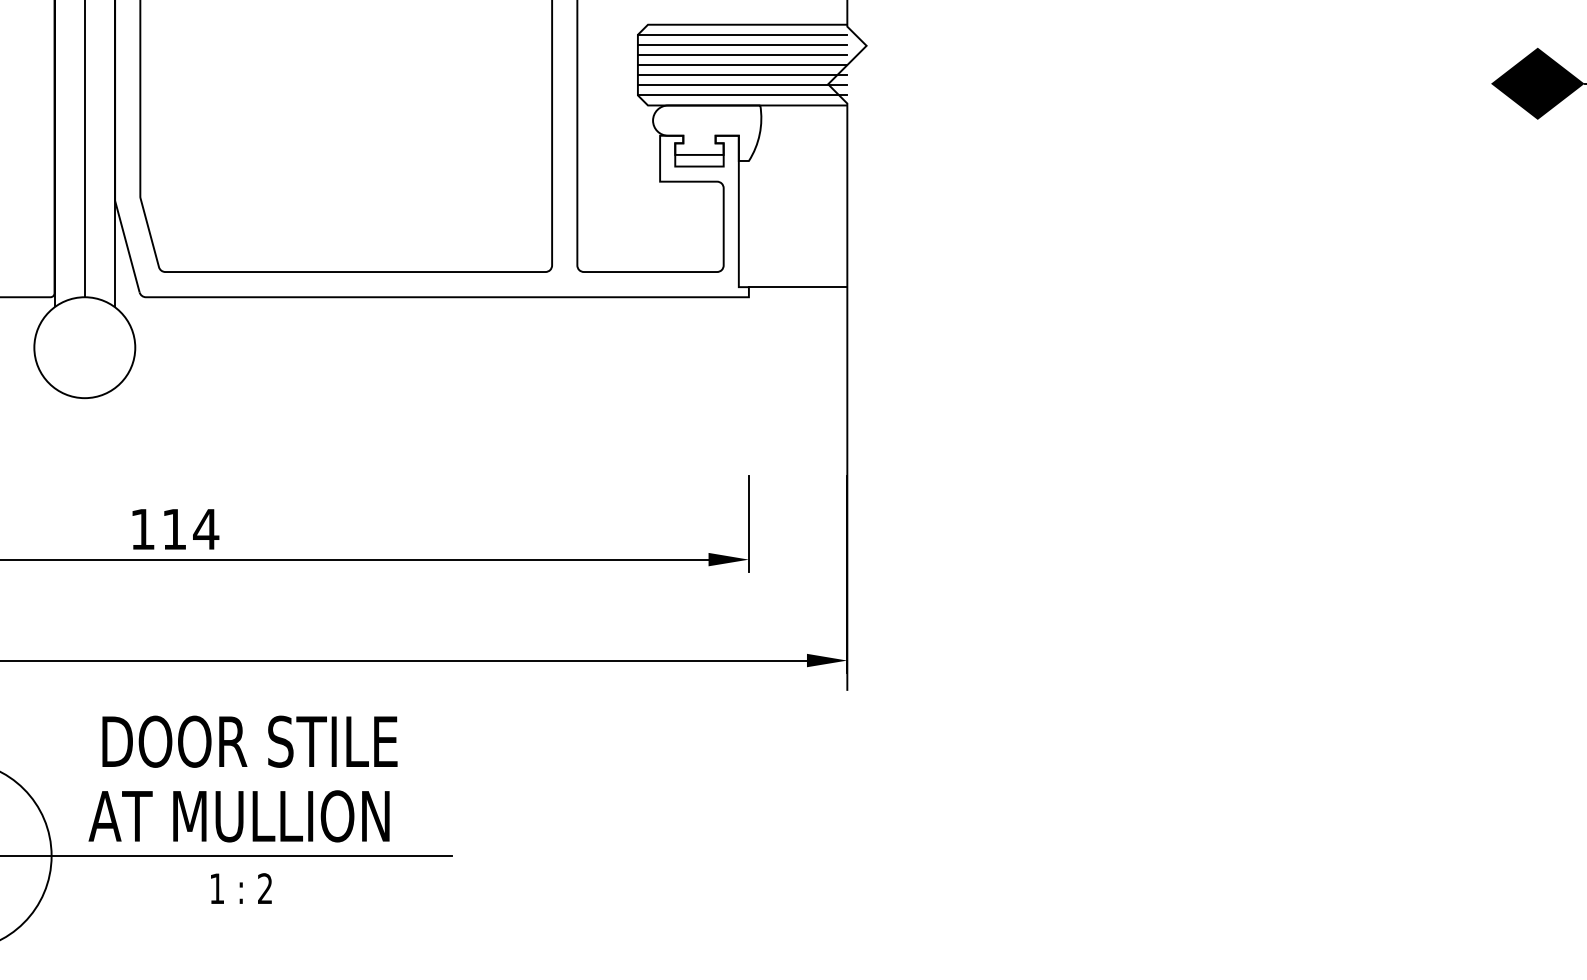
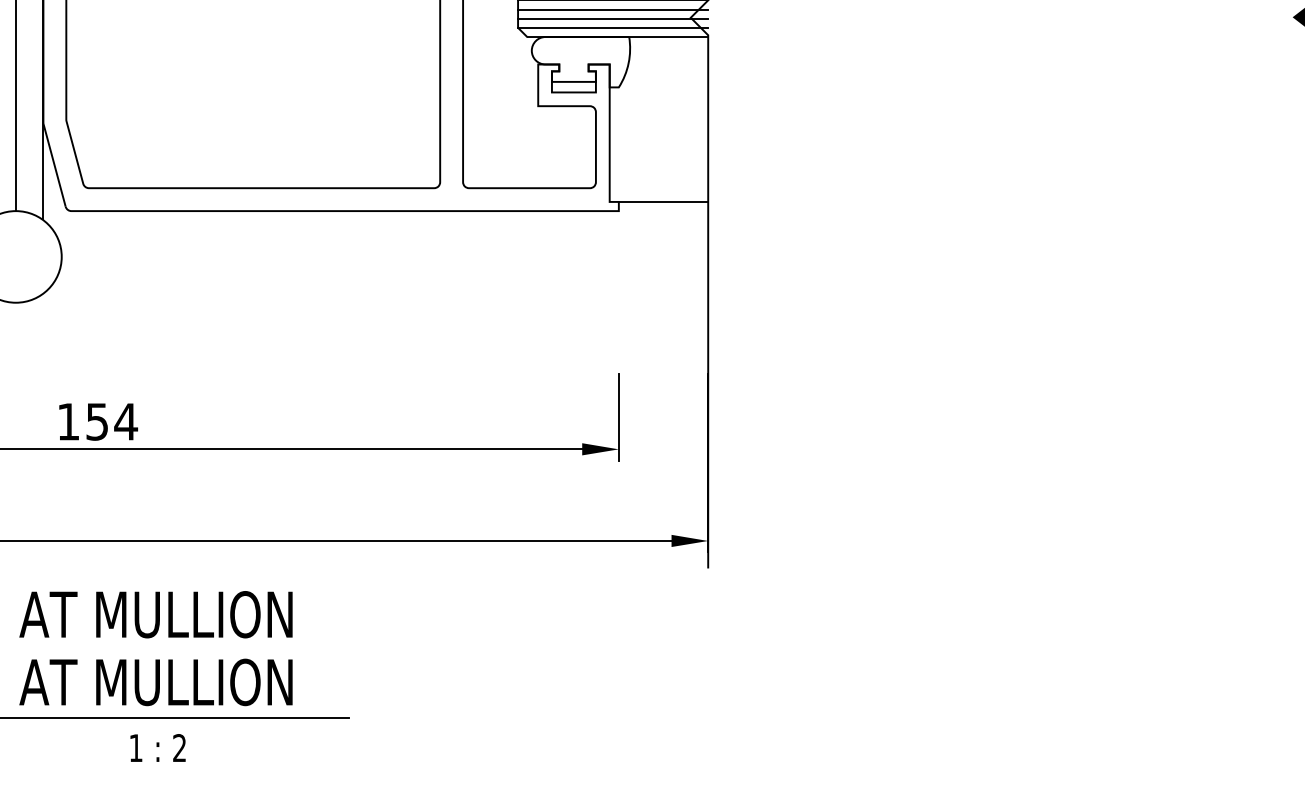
text: (174, 529) -> (97, 421), 114 -> 154
text: (242, 741) -> (159, 614), DOOR STILE -> AT MULLION

